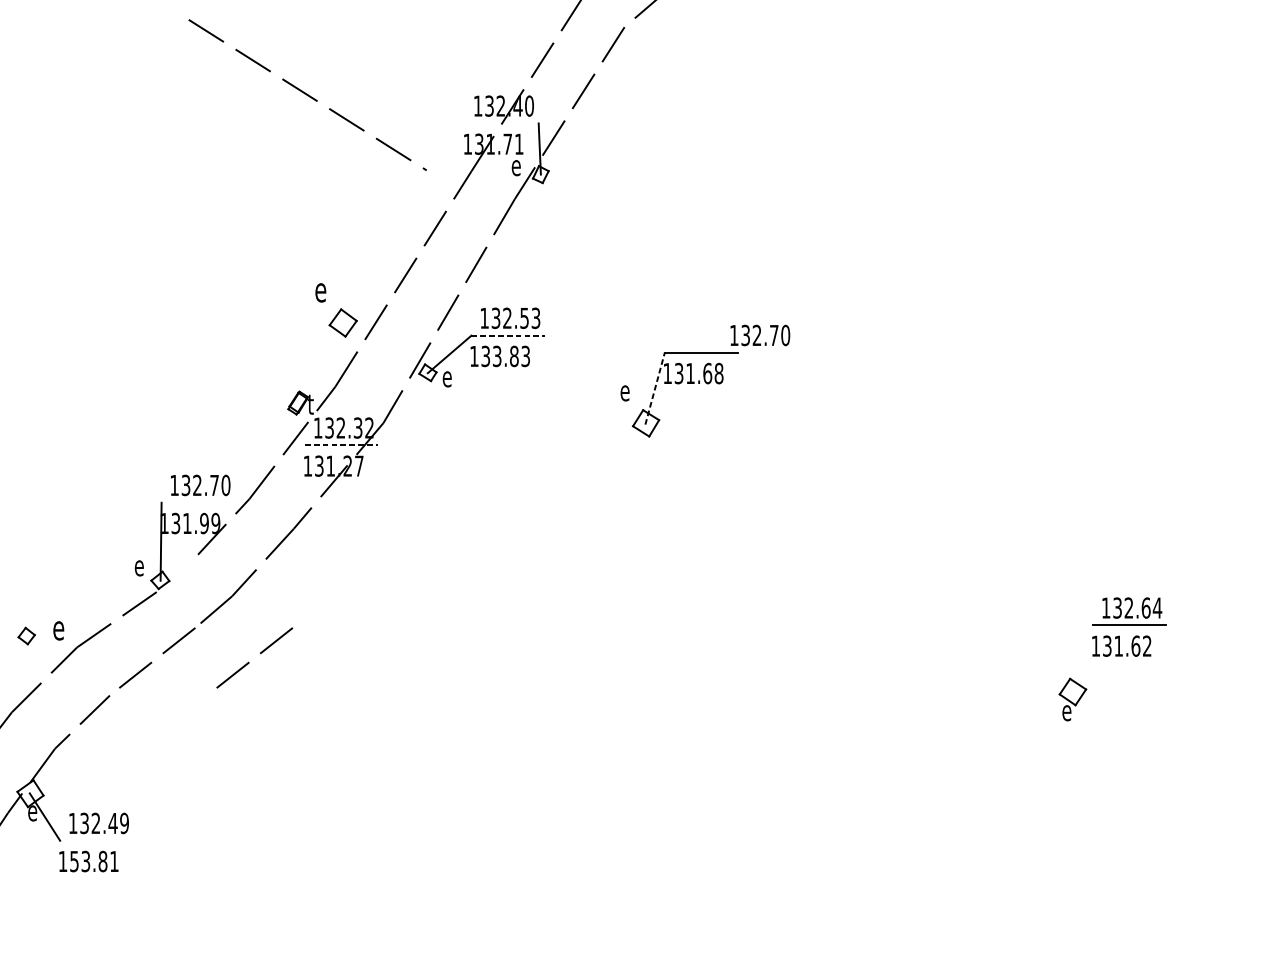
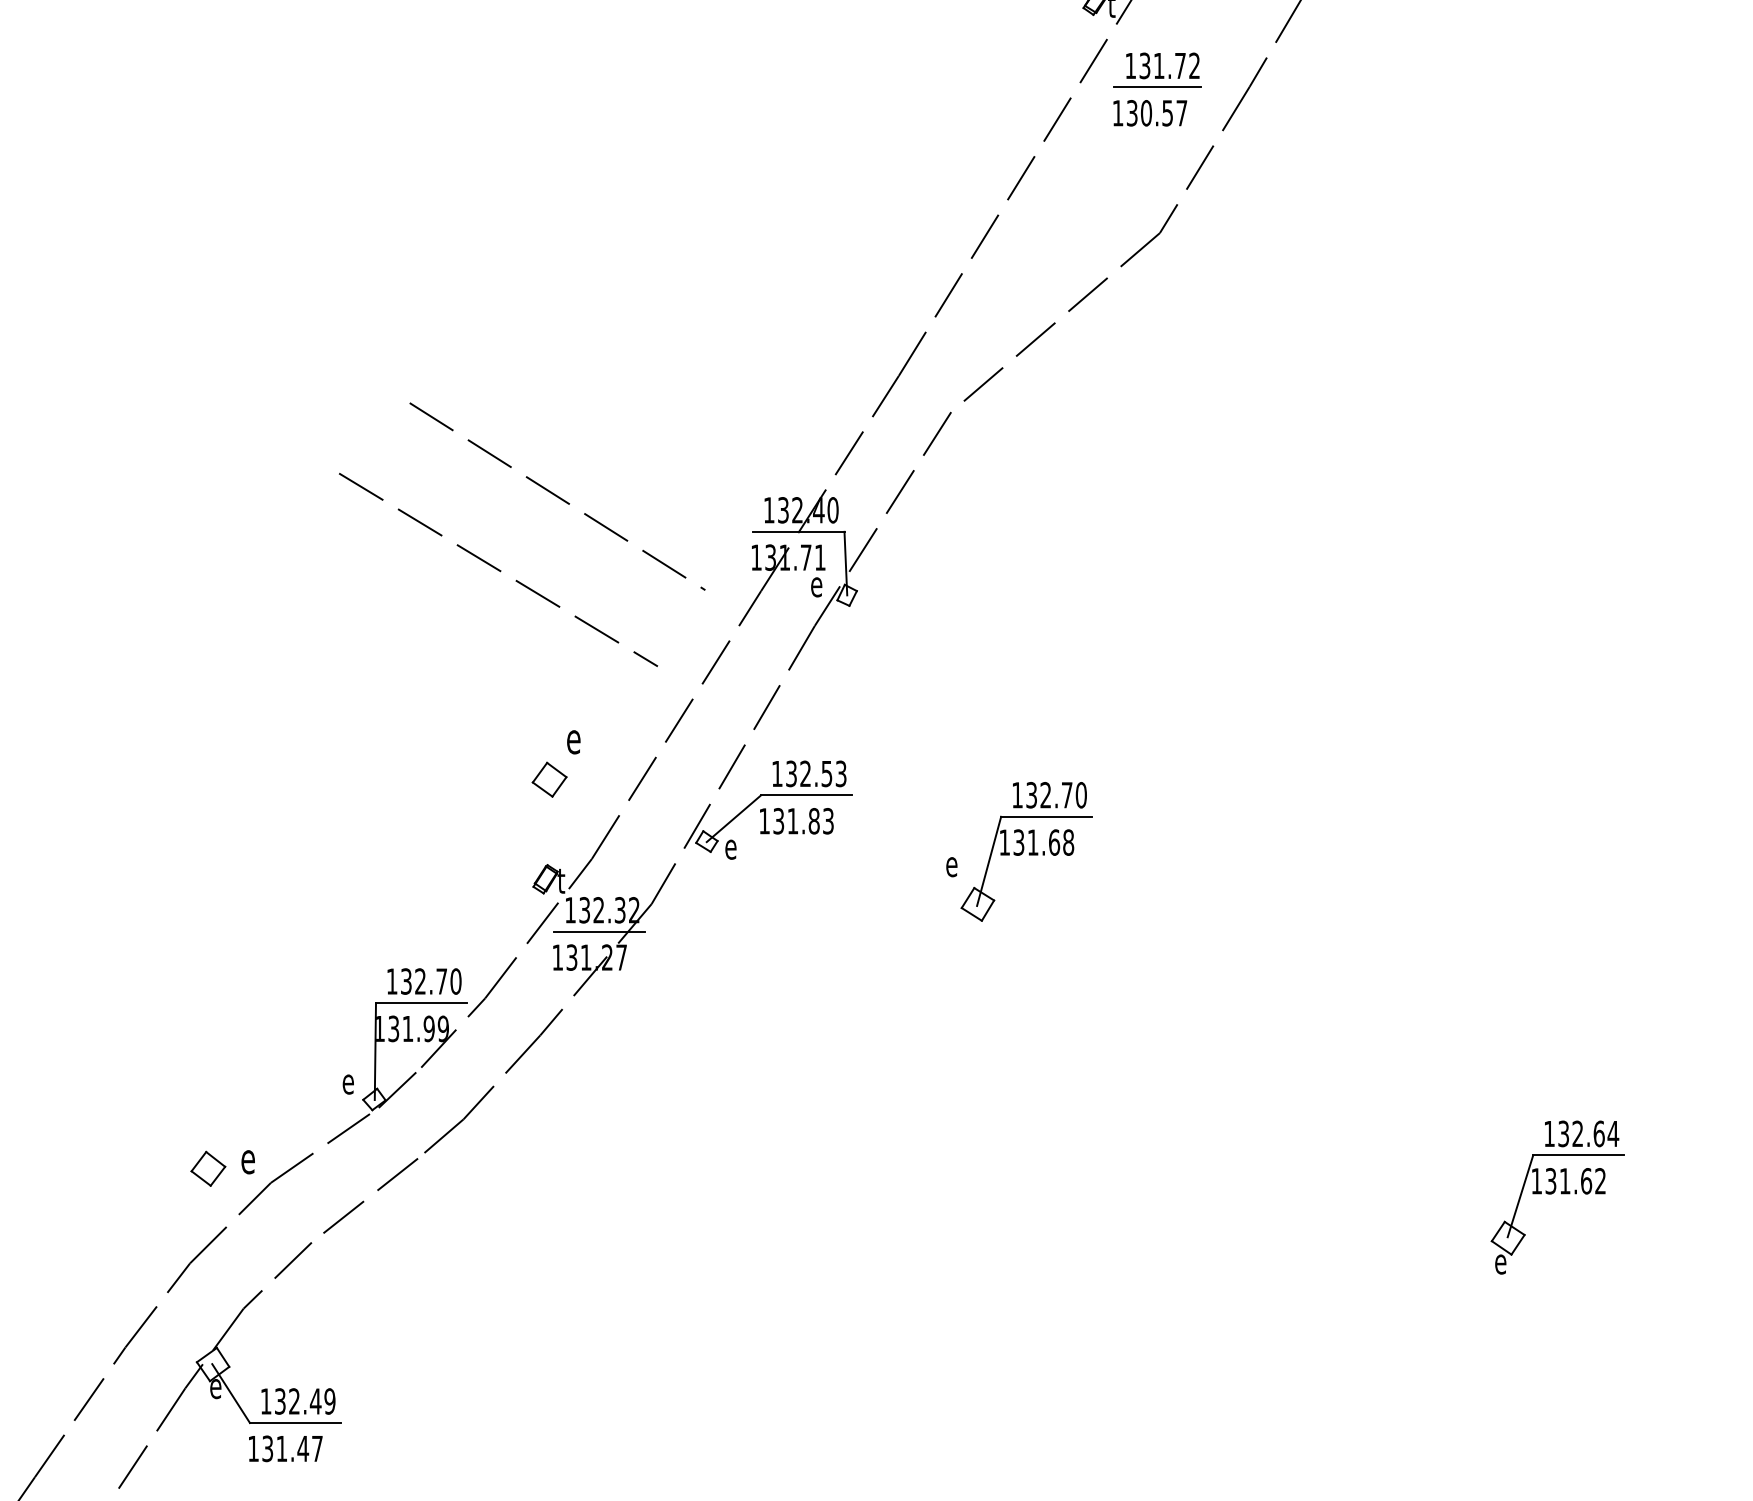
line: (501, 123) -> (798, 531), added
line: (260, 153) -> (498, 569), added
part: (343, 322) -> (549, 779), moved
line: (508, 335) -> (806, 795), dashed -> solid
text: (760, 335) -> (1049, 795), moved
text: (496, 356) -> (792, 821), 133.83 -> 131.83
line: (655, 388) -> (989, 860), dashed -> solid
line: (342, 445) -> (600, 931), dashed -> solid
line: (198, 503) -> (421, 1003), added
line: (180, 570) -> (399, 1087), added
part: (26, 635) -> (208, 1168), size x1.67
line: (1082, 658) -> (1520, 1196), added
line: (249, 662) -> (485, 1201), removed
line: (96, 841) -> (294, 1423), added
text: (94, 861) -> (292, 1448), 153.81 -> 131.47

